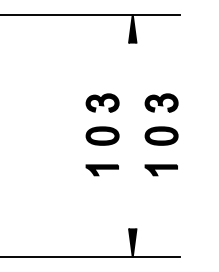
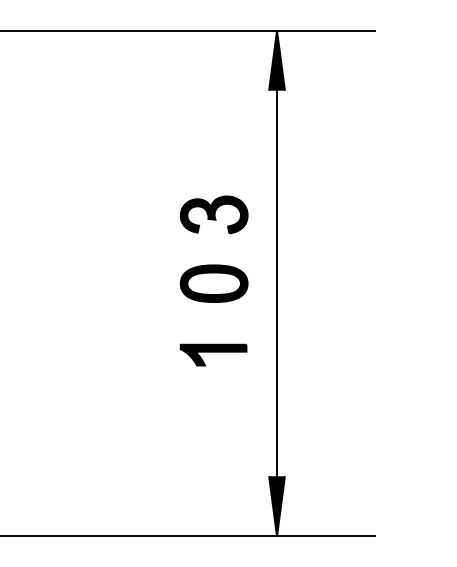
part: (161, 134) -> (336, 280), removed
line: (132, 135) -> (276, 282), added

